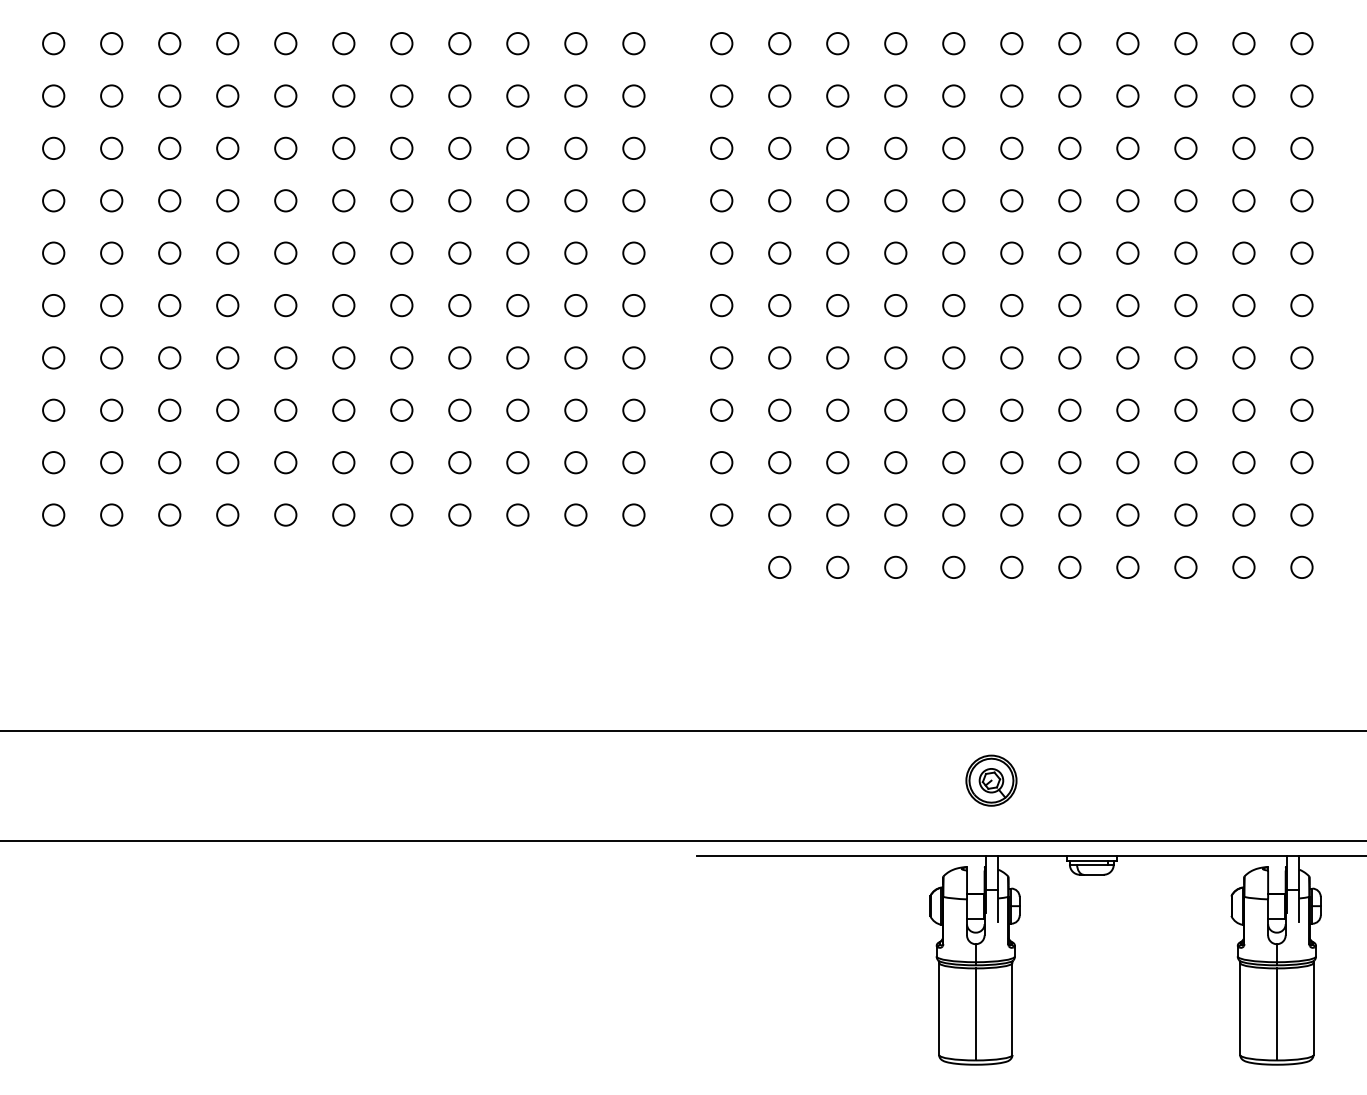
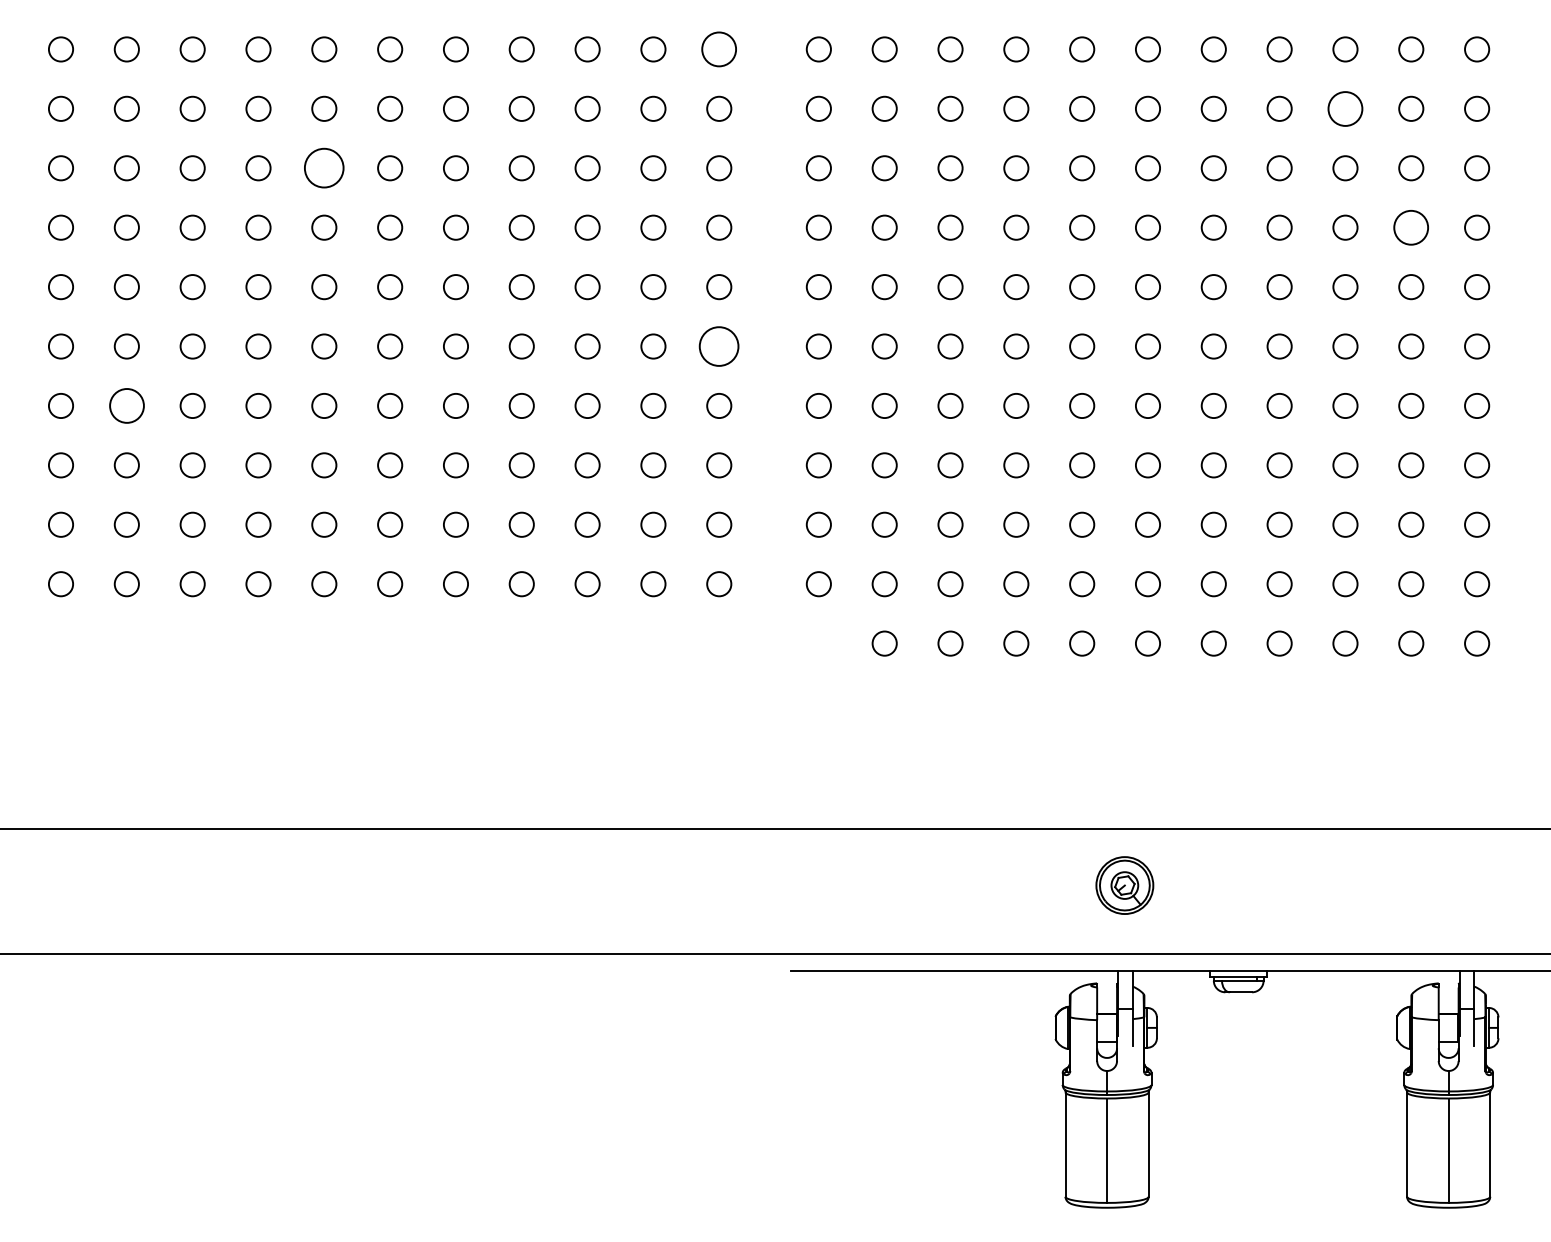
circle: (634, 43) -> (719, 49), size x1.4
circle: (1185, 95) -> (1345, 108), size x1.4
circle: (285, 148) -> (324, 168), size x1.6
circle: (1244, 200) -> (1411, 227), size x1.4
circle: (634, 305) -> (719, 346), size x1.6
circle: (111, 357) -> (126, 405), size x1.4

